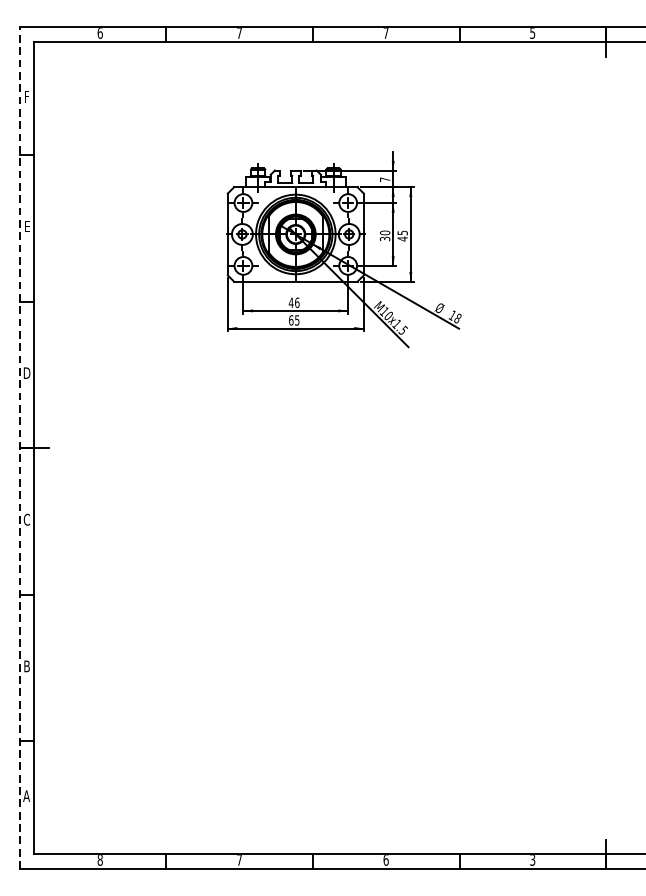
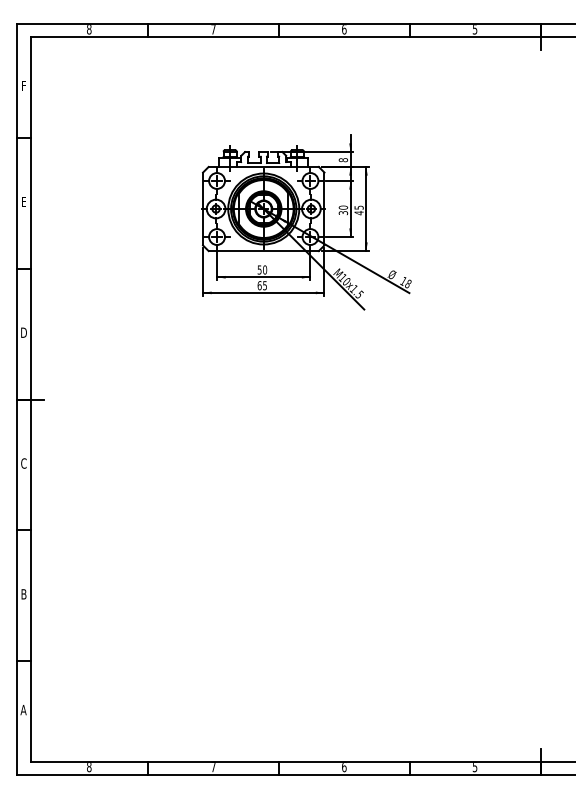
text: (100, 33) -> (89, 29), 6 -> 8
text: (386, 33) -> (344, 29), 7 -> 6
text: (385, 180) -> (343, 160), 7 -> 8
text: (294, 302) -> (262, 269), 46 -> 50
line: (19, 448) -> (17, 399), dashed -> solid
text: (533, 860) -> (475, 767), 3 -> 5

